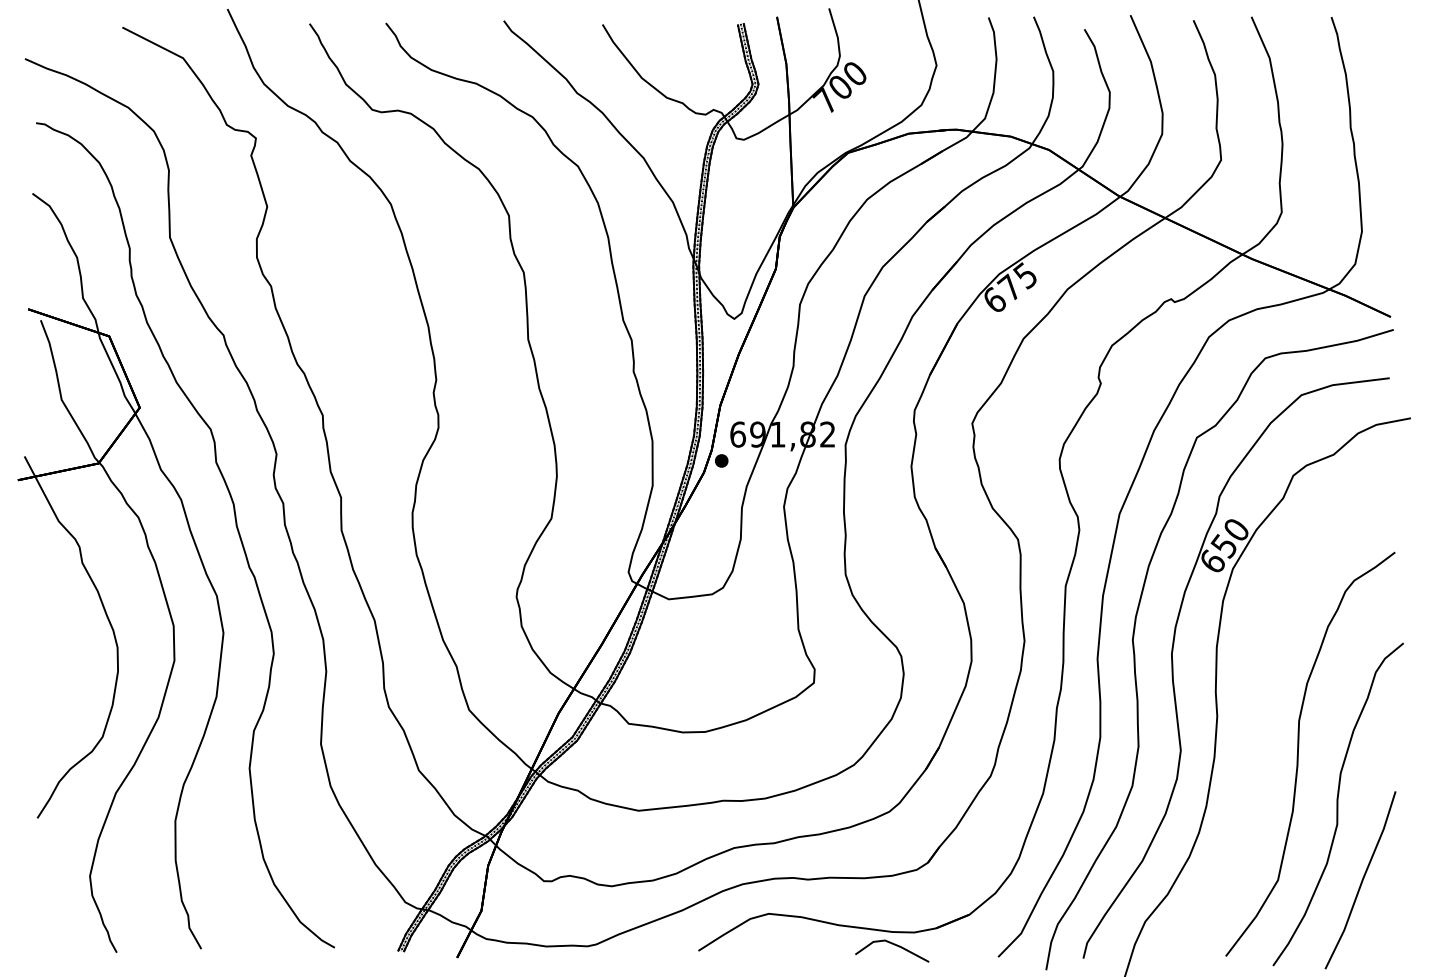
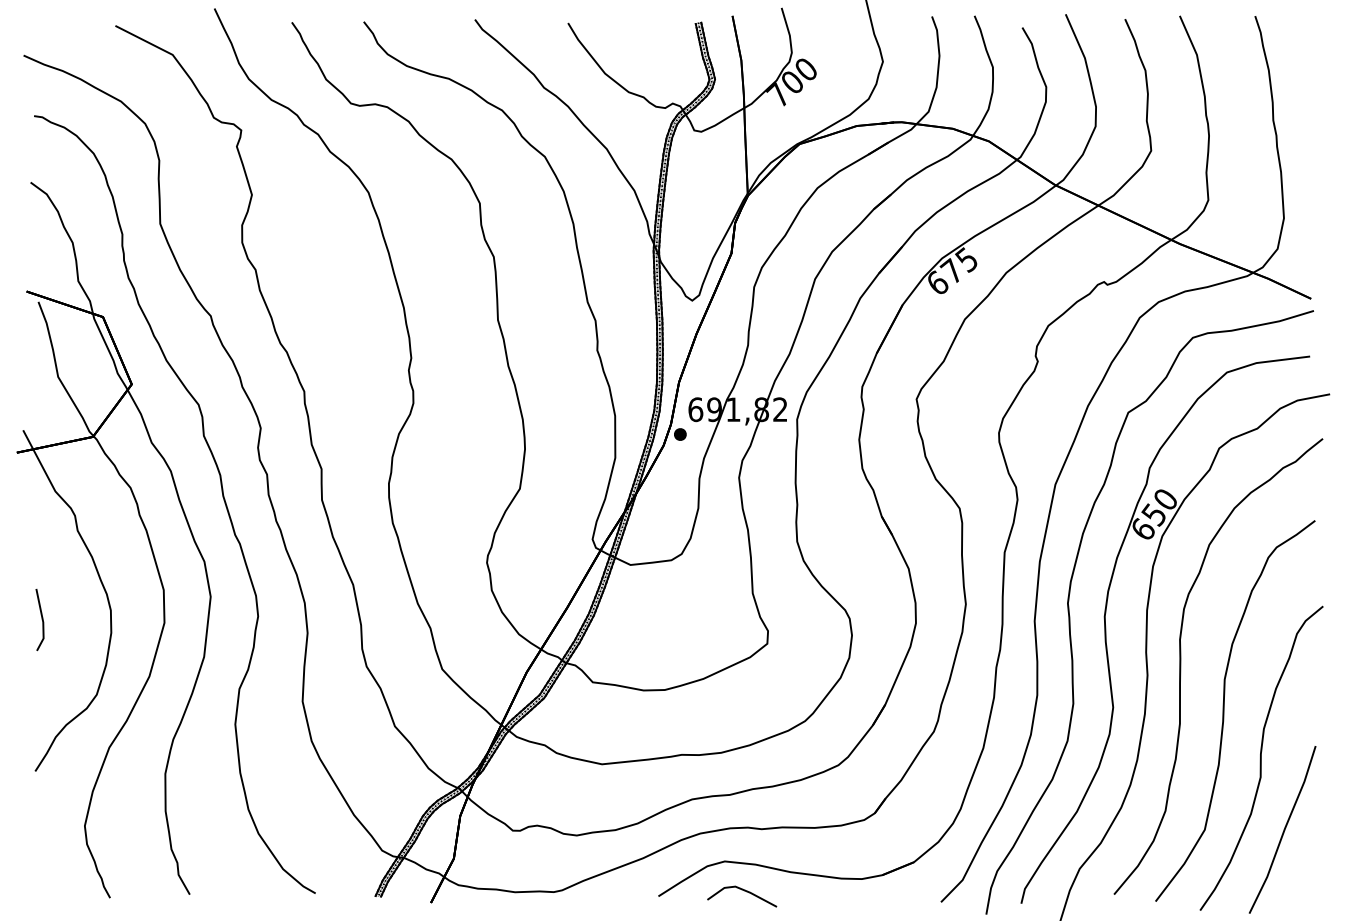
line: (44, 657) -> (41, 619), added
part: (1252, 707) -> (1180, 666), added
line: (894, 945) -> (744, 891), moved

